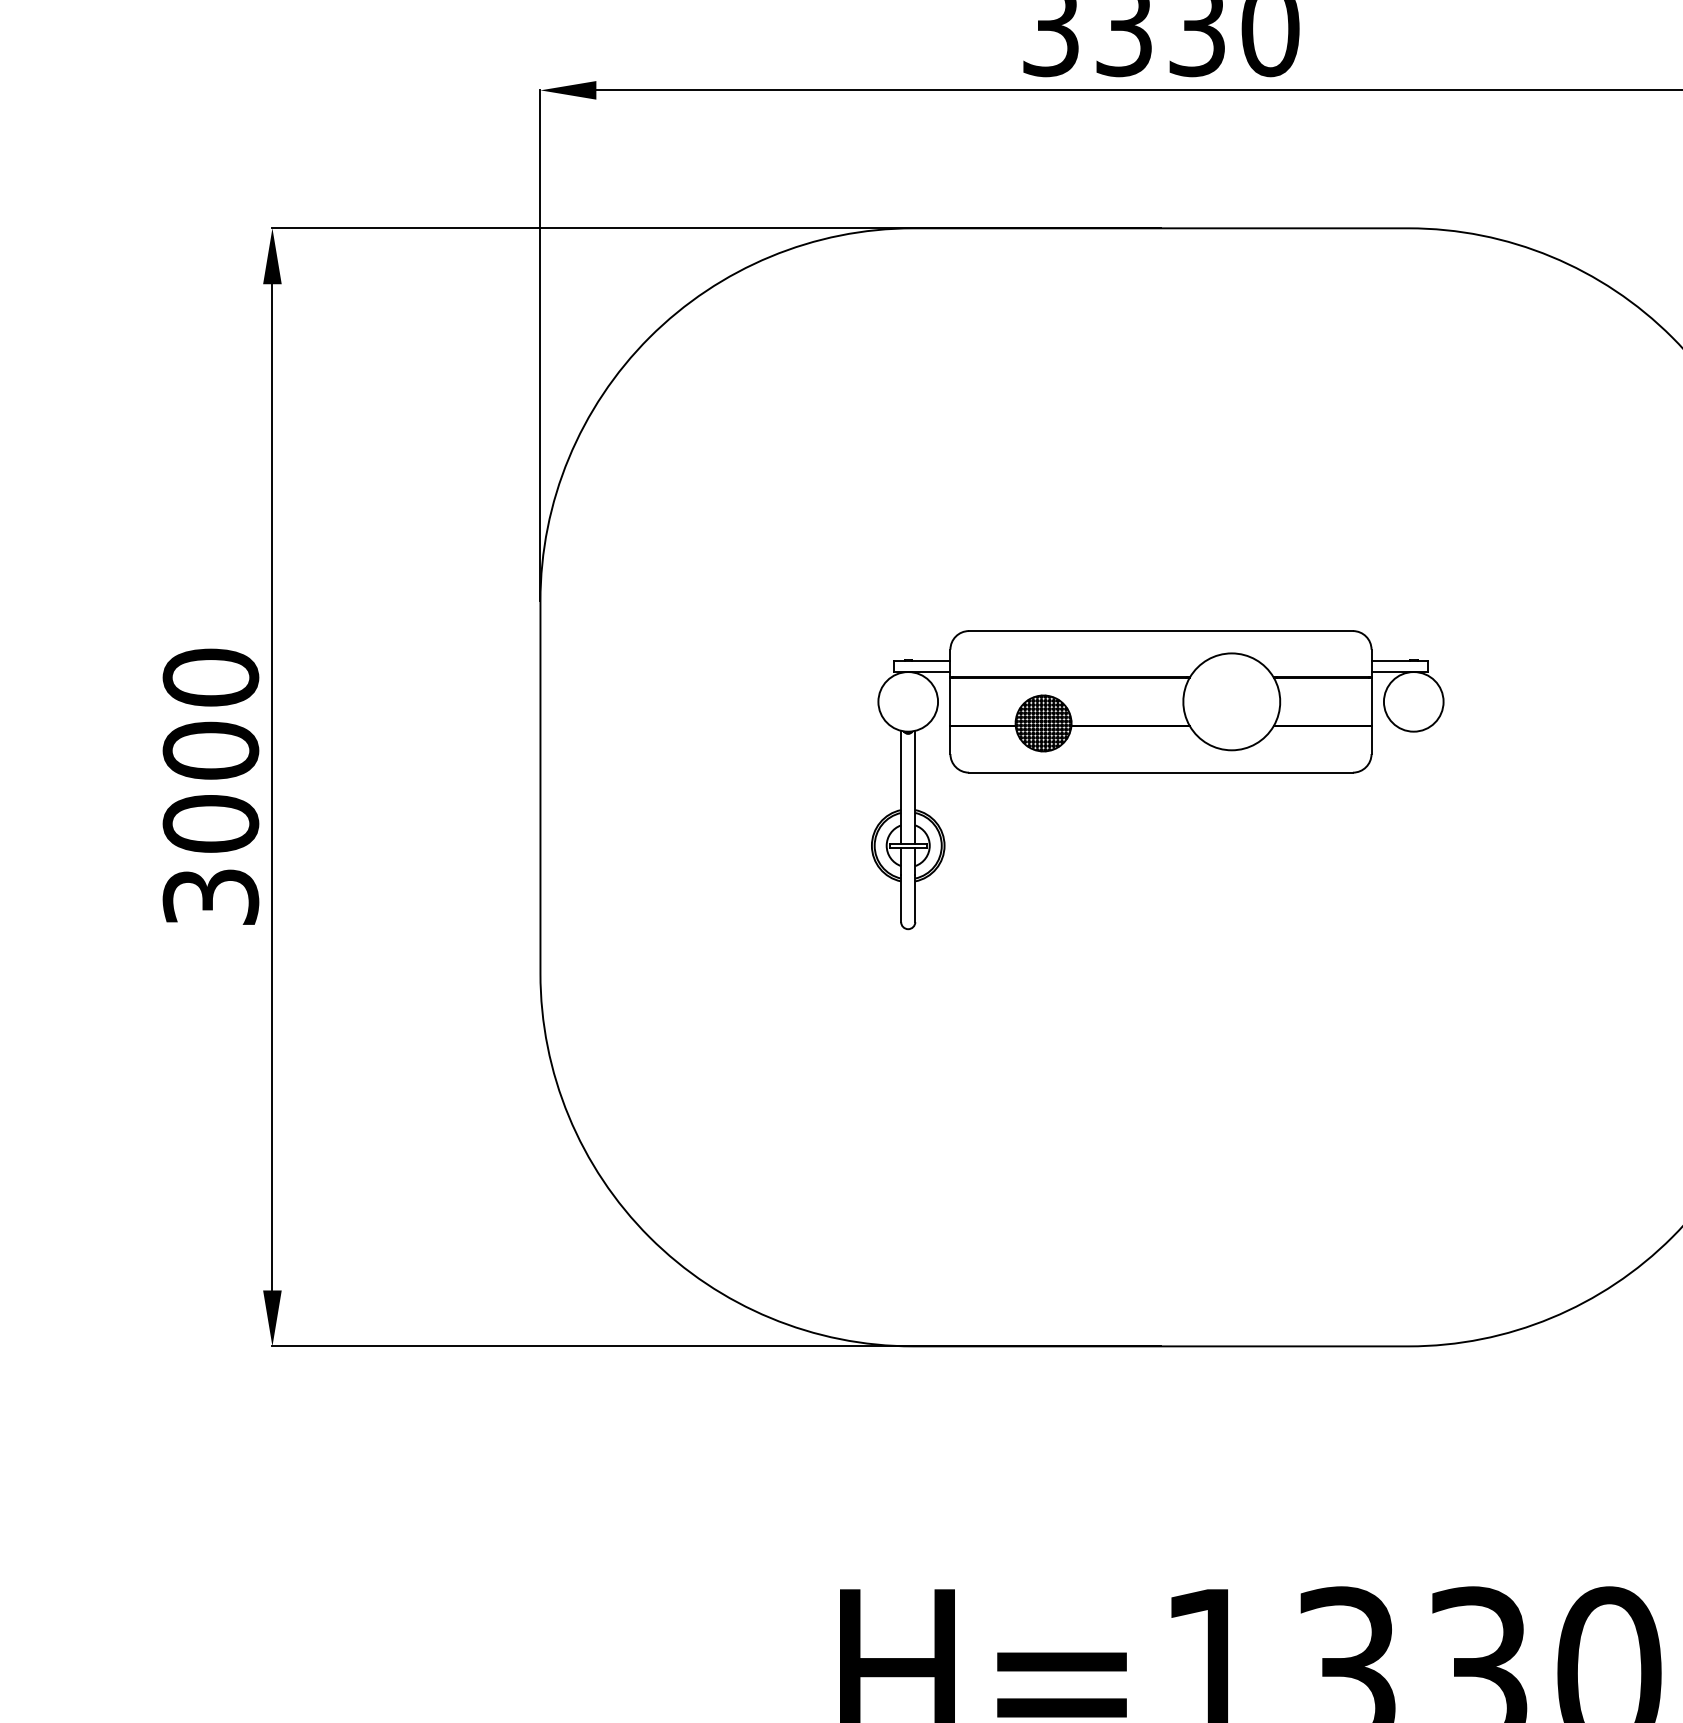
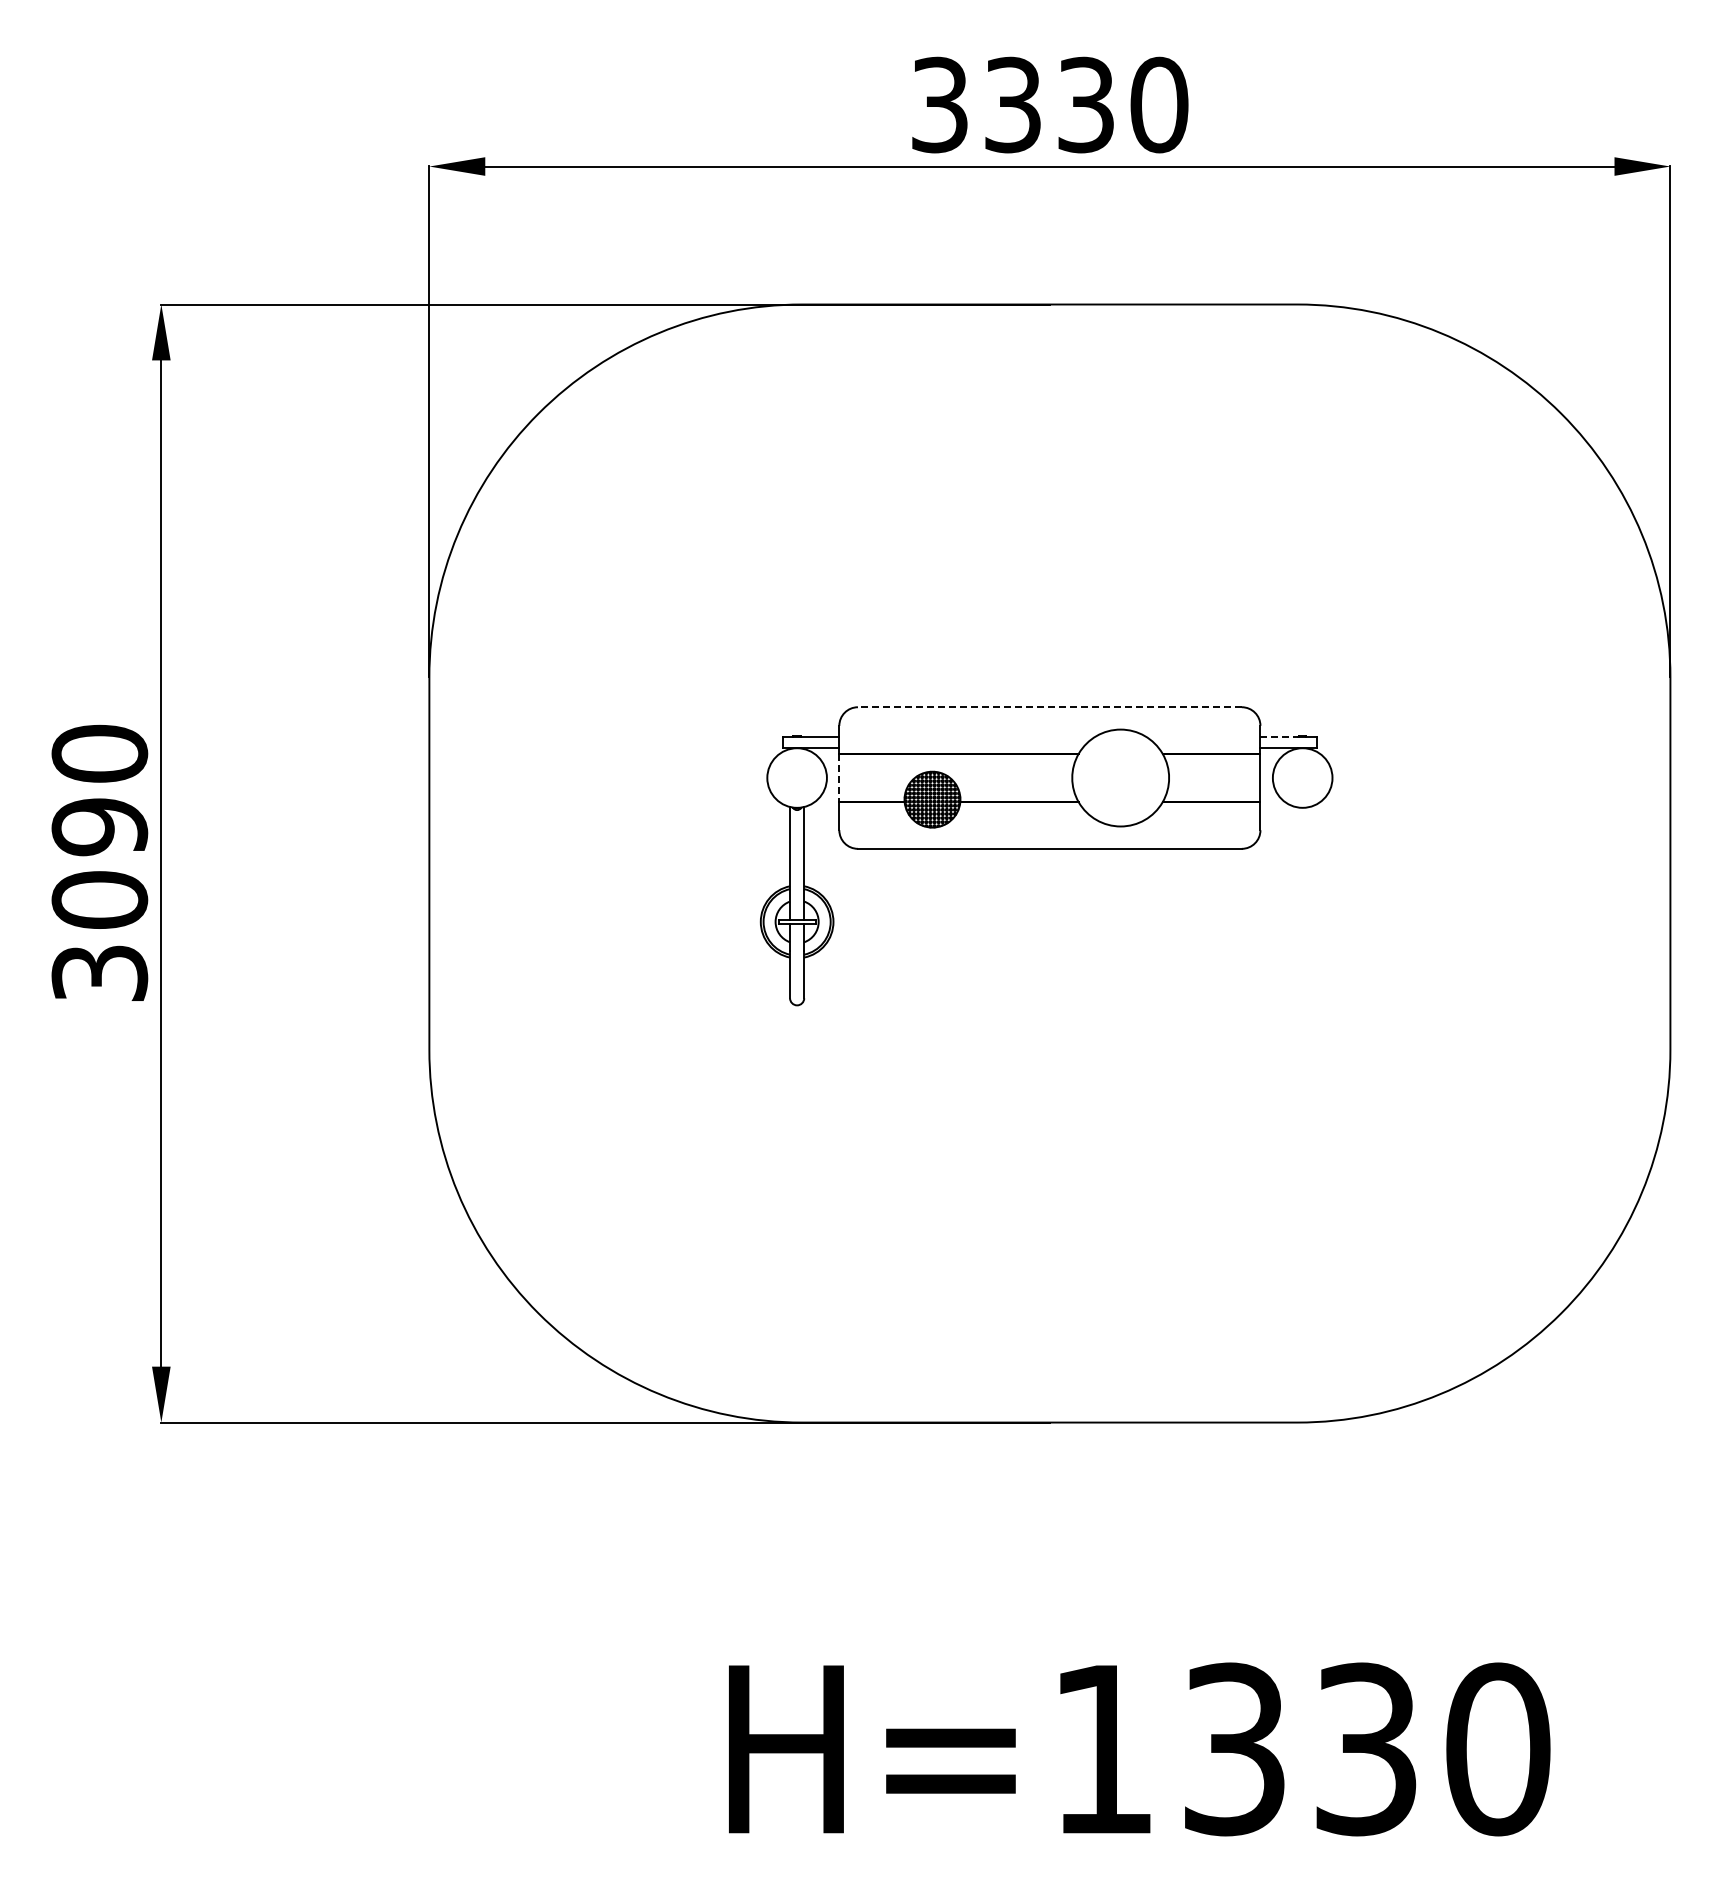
line: (1160, 631) -> (1049, 707), solid -> dashed
line: (1390, 661) -> (1279, 737), solid -> dashed
line: (950, 702) -> (839, 778), solid -> dashed
text: (210, 751) -> (99, 827), 3000 -> 3090

